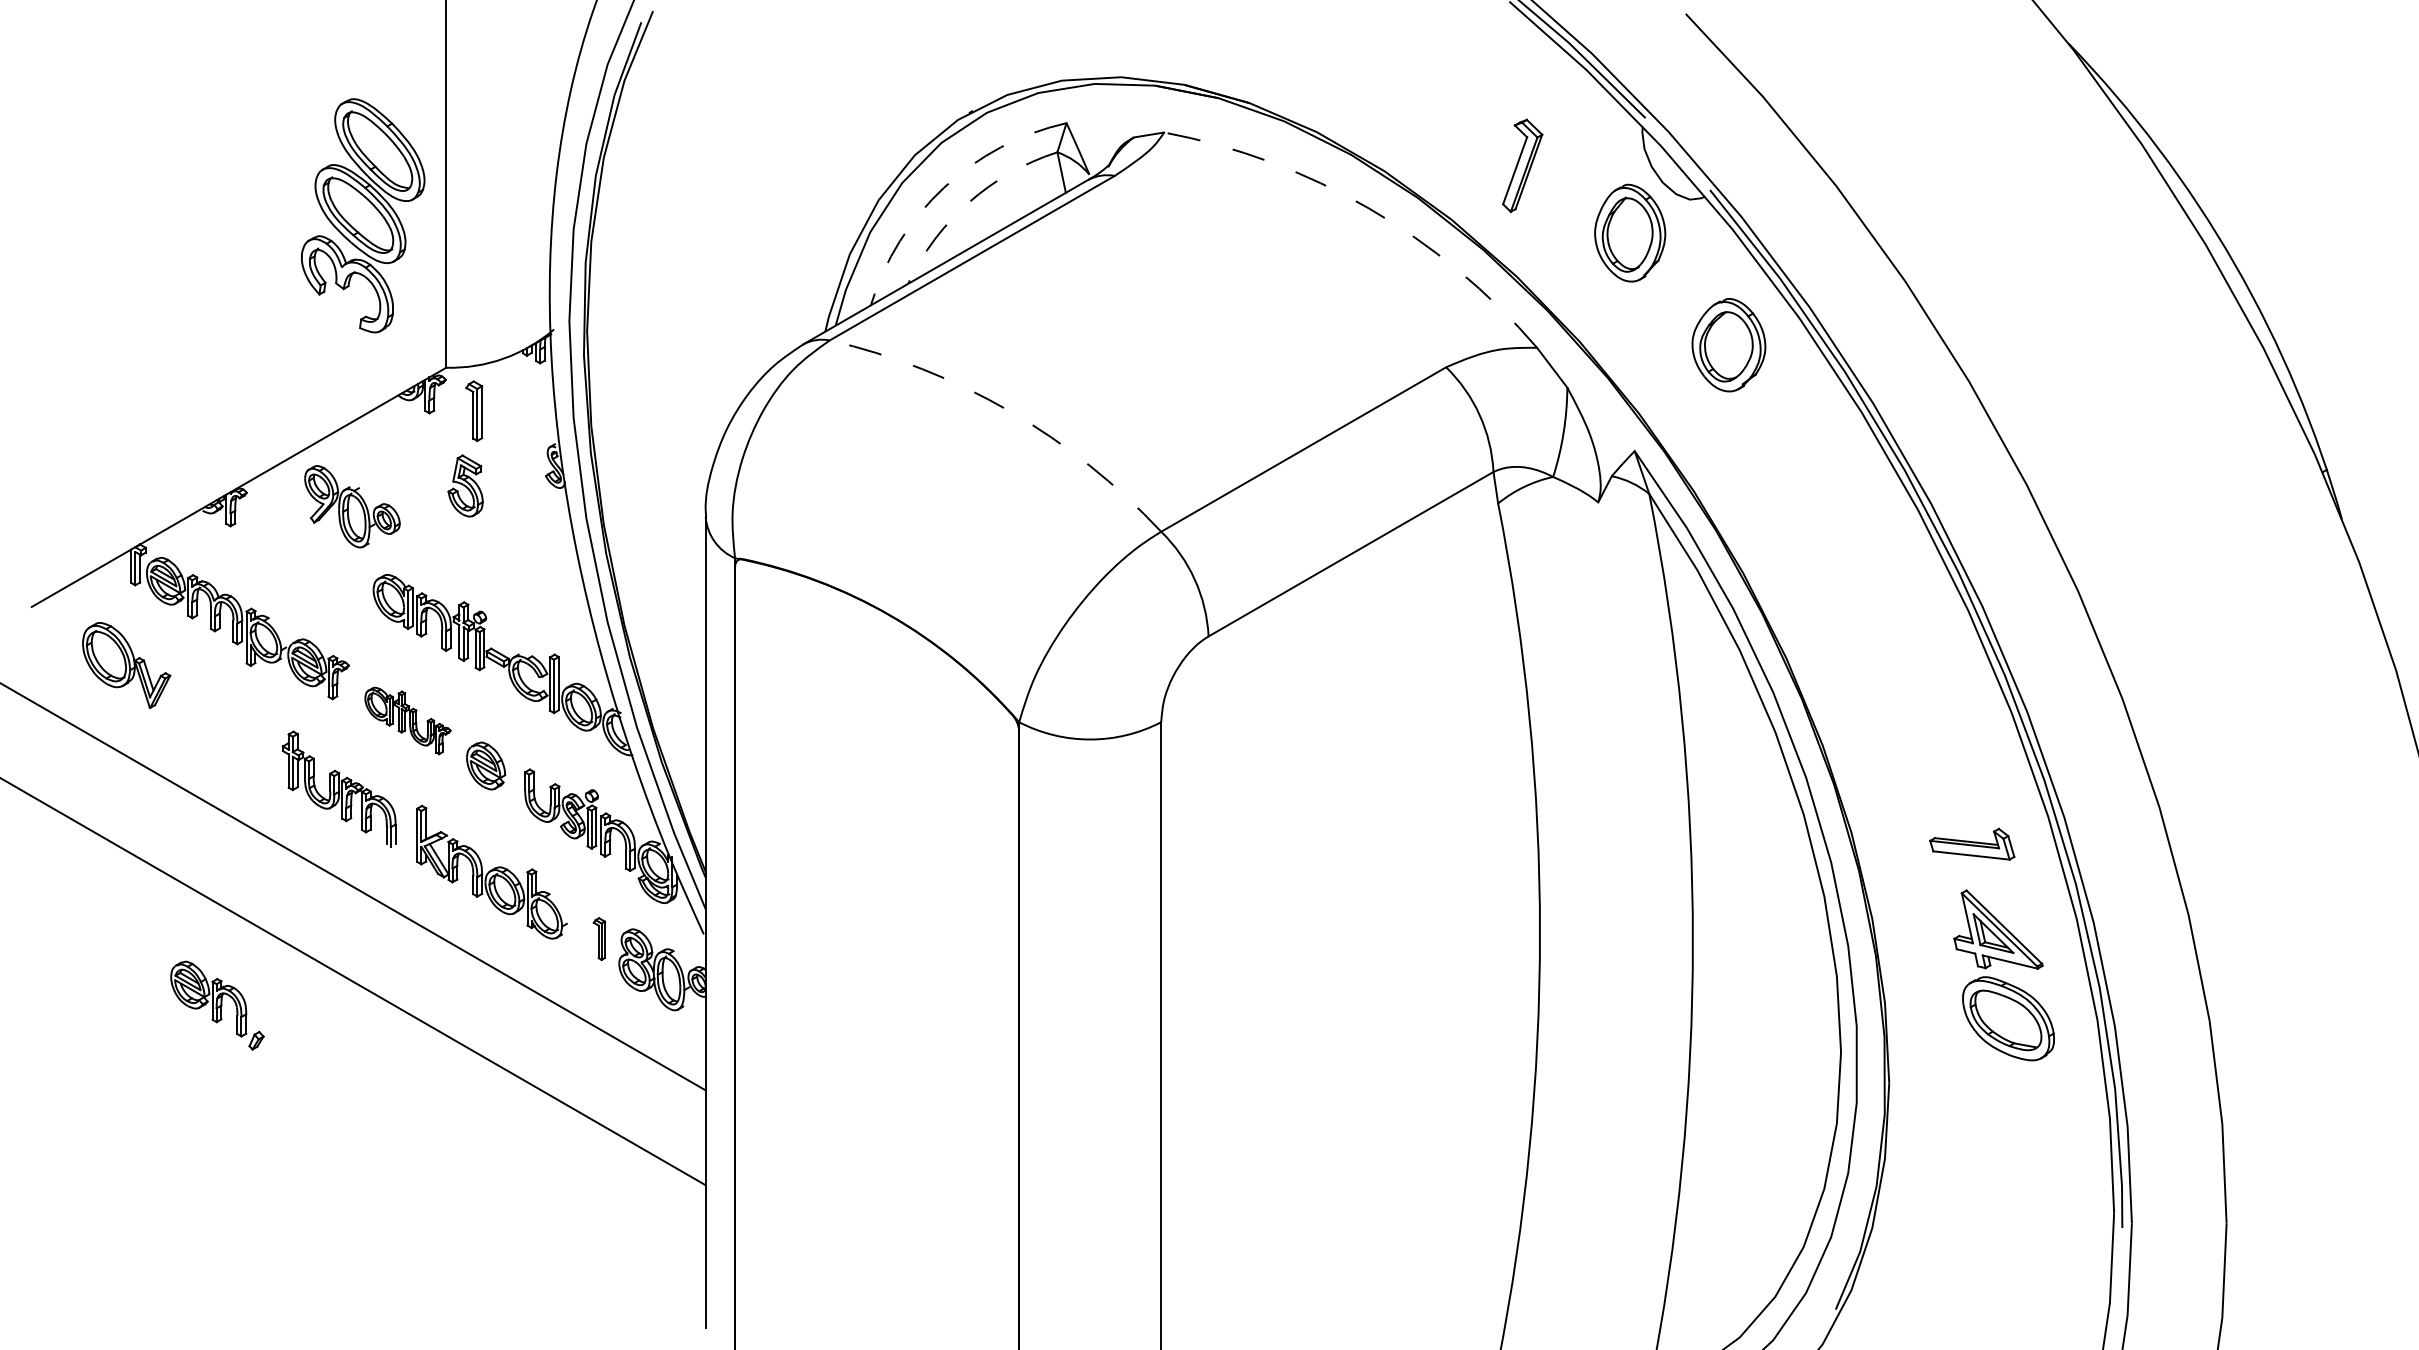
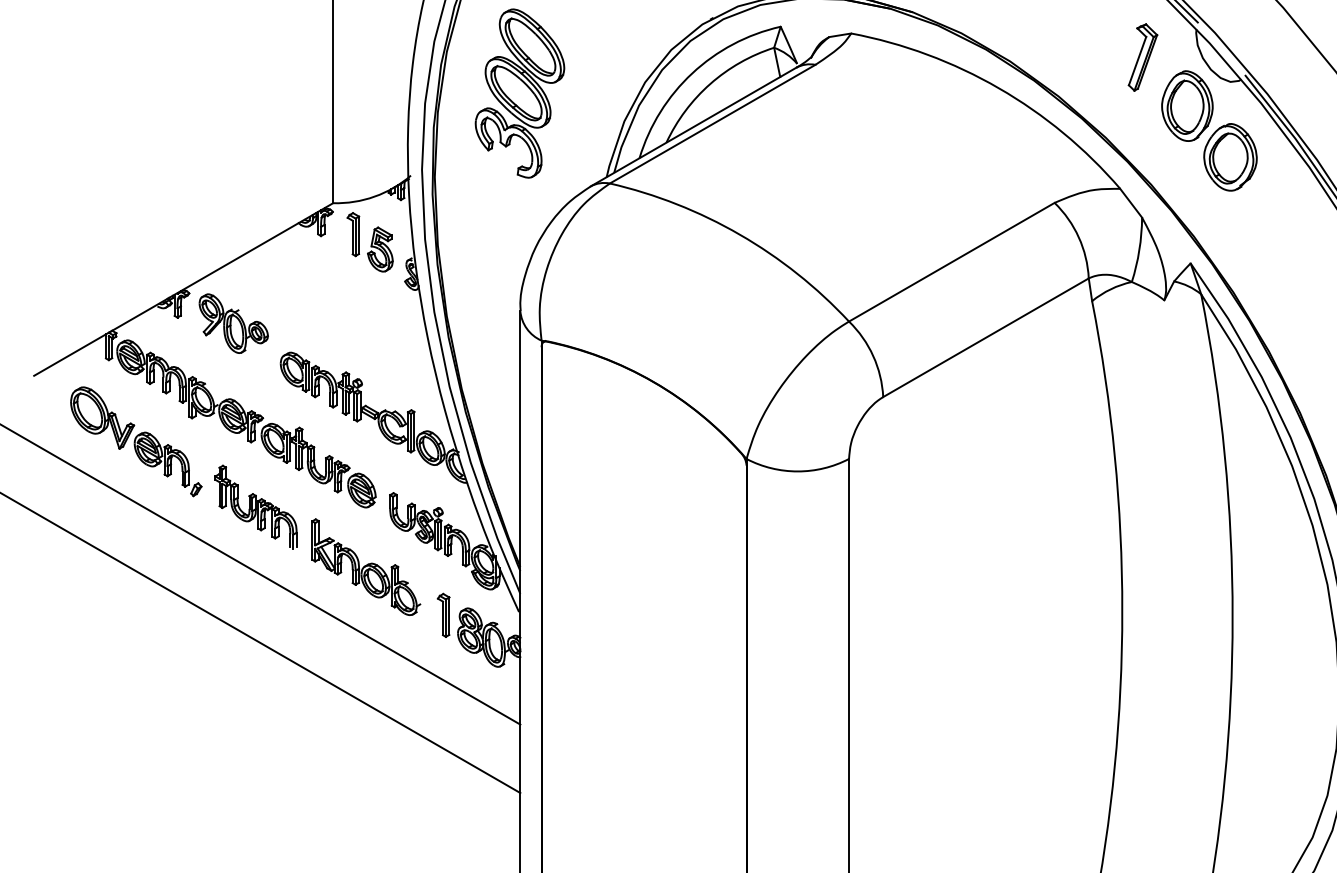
part: (1522, 165) -> (1142, 57), moved
arc: (943, 187) -> (691, 73), dashed -> solid
arc: (968, 202) -> (709, 83), dashed -> solid
arc: (1368, 208) -> (998, 88), dashed -> solid
part: (363, 215) -> (520, 93), moved
part: (1728, 345) -> (1230, 157), moved
arc: (1009, 411) -> (739, 234), dashed -> solid
part: (465, 485) -> (380, 249), moved
part: (352, 506) -> (233, 323), moved
part: (407, 720) -> (305, 457), size x1.43
part: (599, 938) -> (443, 615), size x1.43
part: (217, 1005) -> (168, 464), moved

